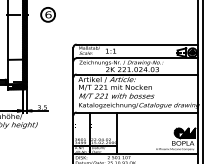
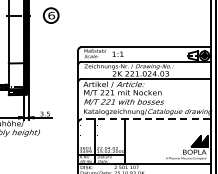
line: (137, 112) -> (146, 119), solid -> dashed
hatch: (179, 132) -> (190, 140), removed

